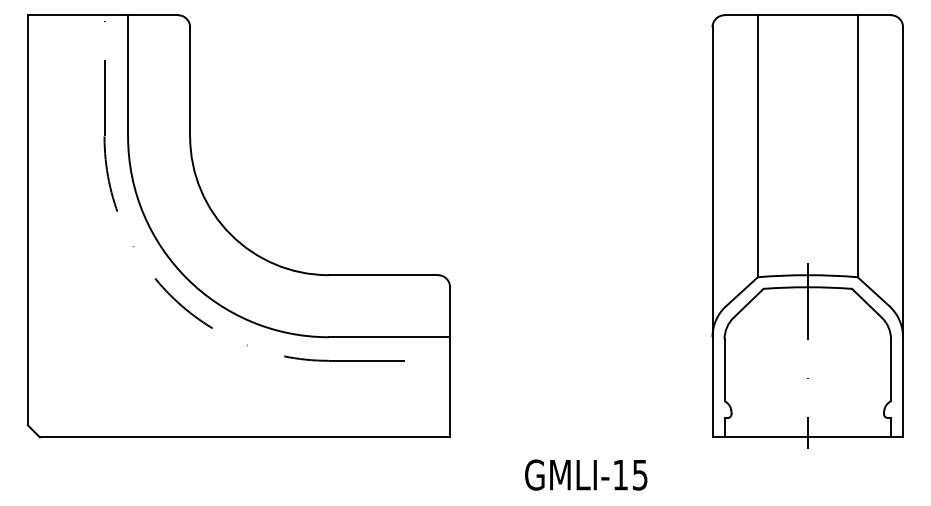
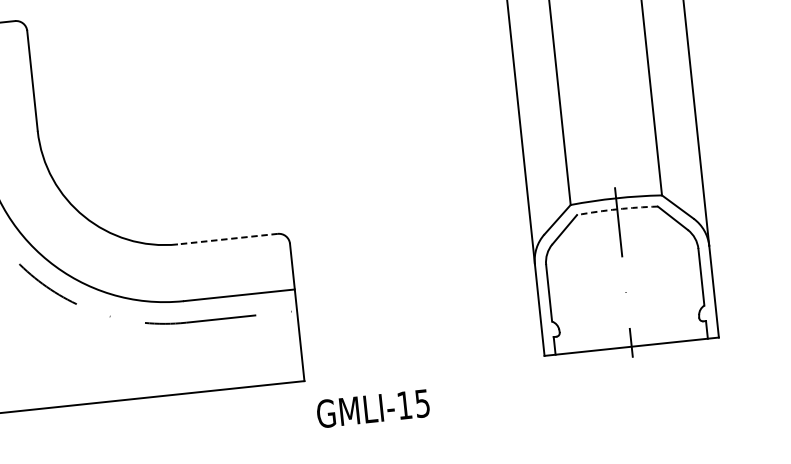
line: (383, 275) -> (227, 239), solid -> dashed
arc: (807, 287) -> (617, 209), solid -> dashed
text: (586, 474) -> (373, 408), moved

